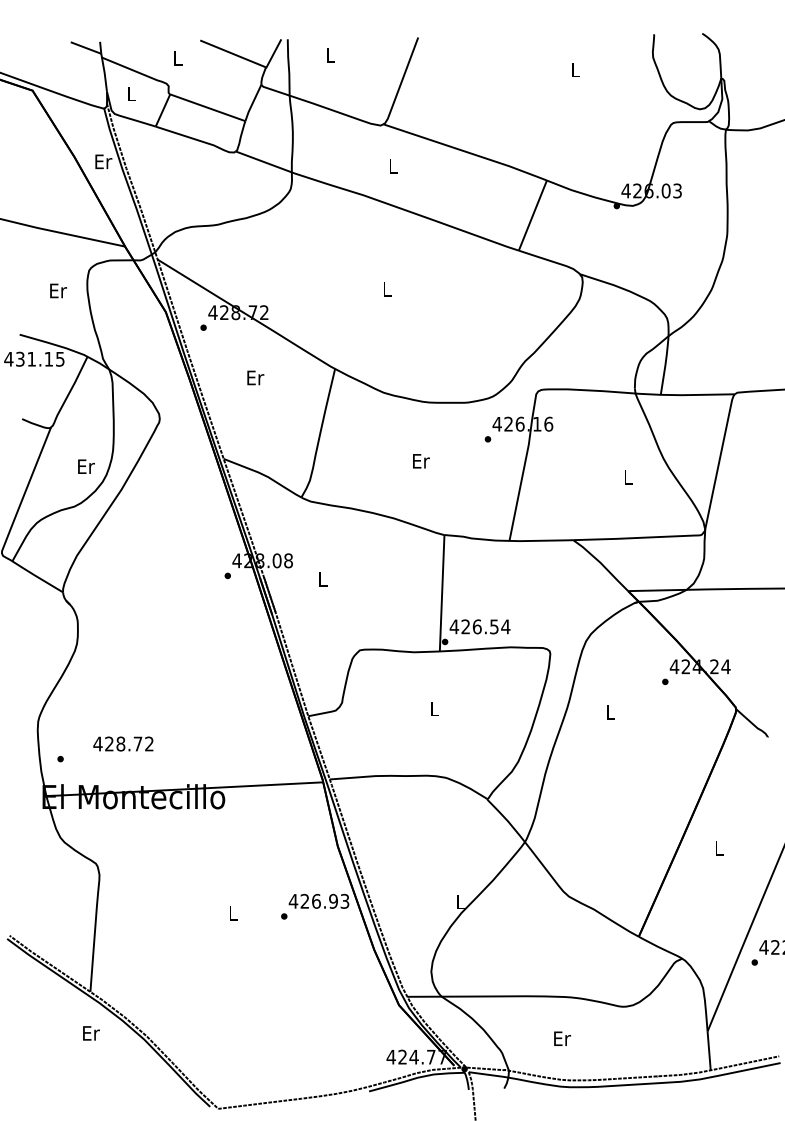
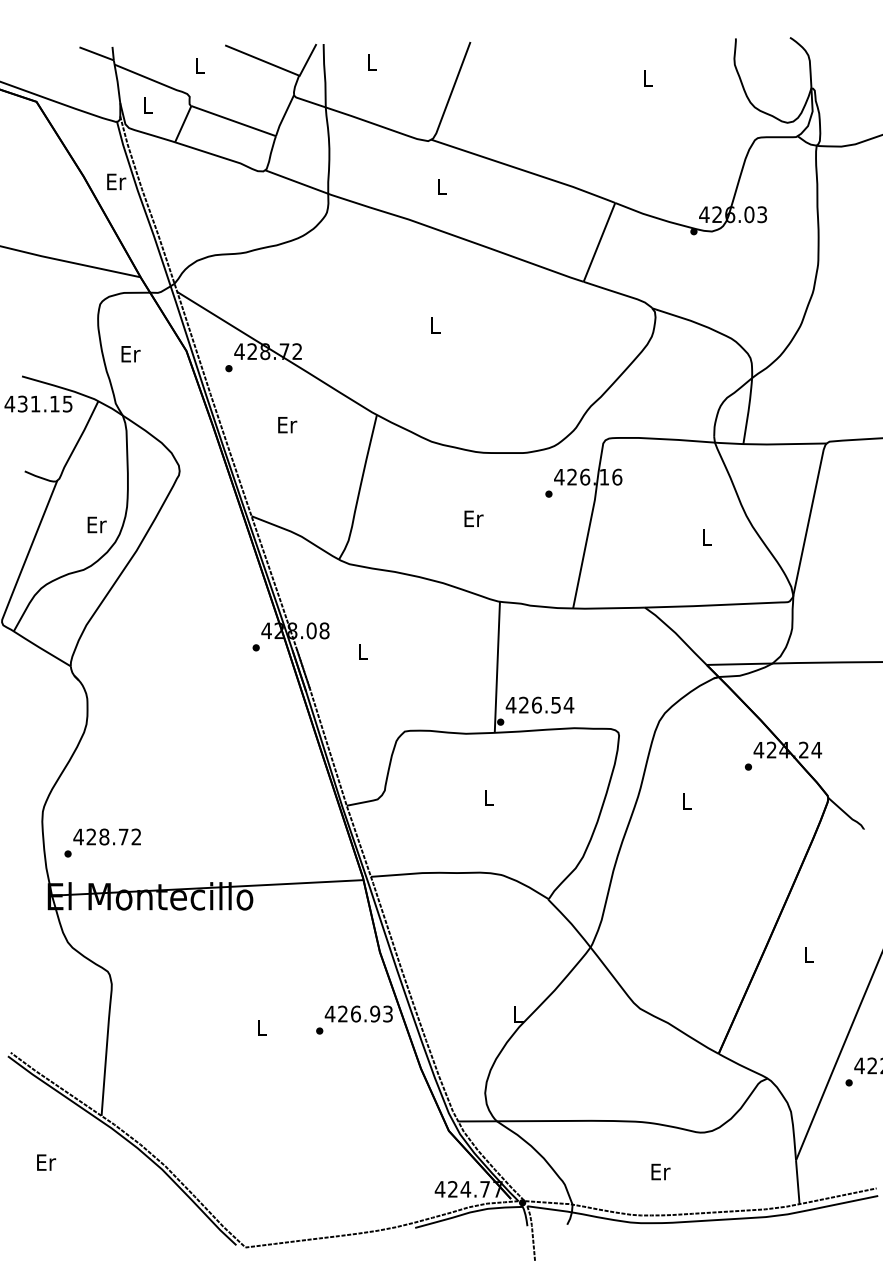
text: (58, 290) -> (130, 353), moved
text: (123, 743) -> (107, 836), moved
text: (91, 1033) -> (46, 1162), moved
text: (562, 1038) -> (660, 1171), moved

